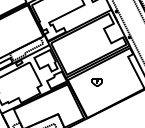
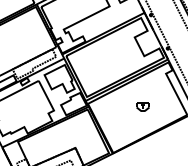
part: (96, 82) -> (141, 106), moved

